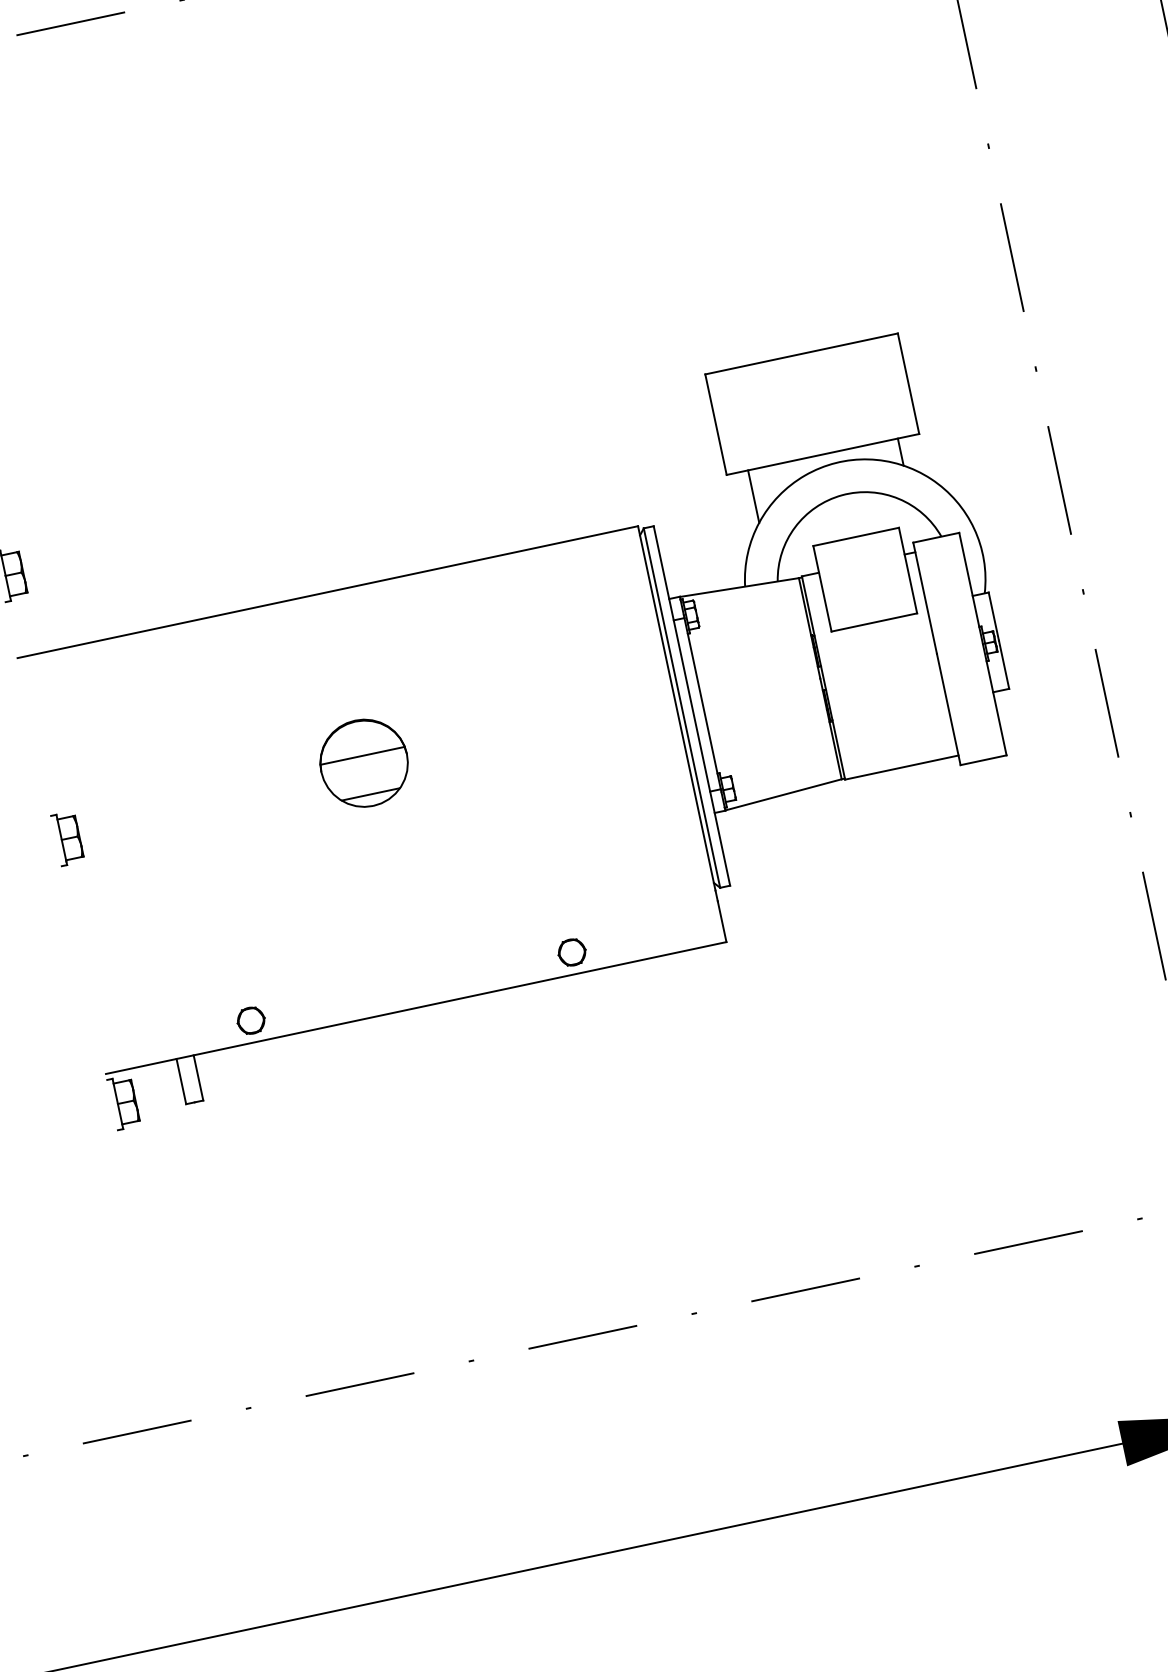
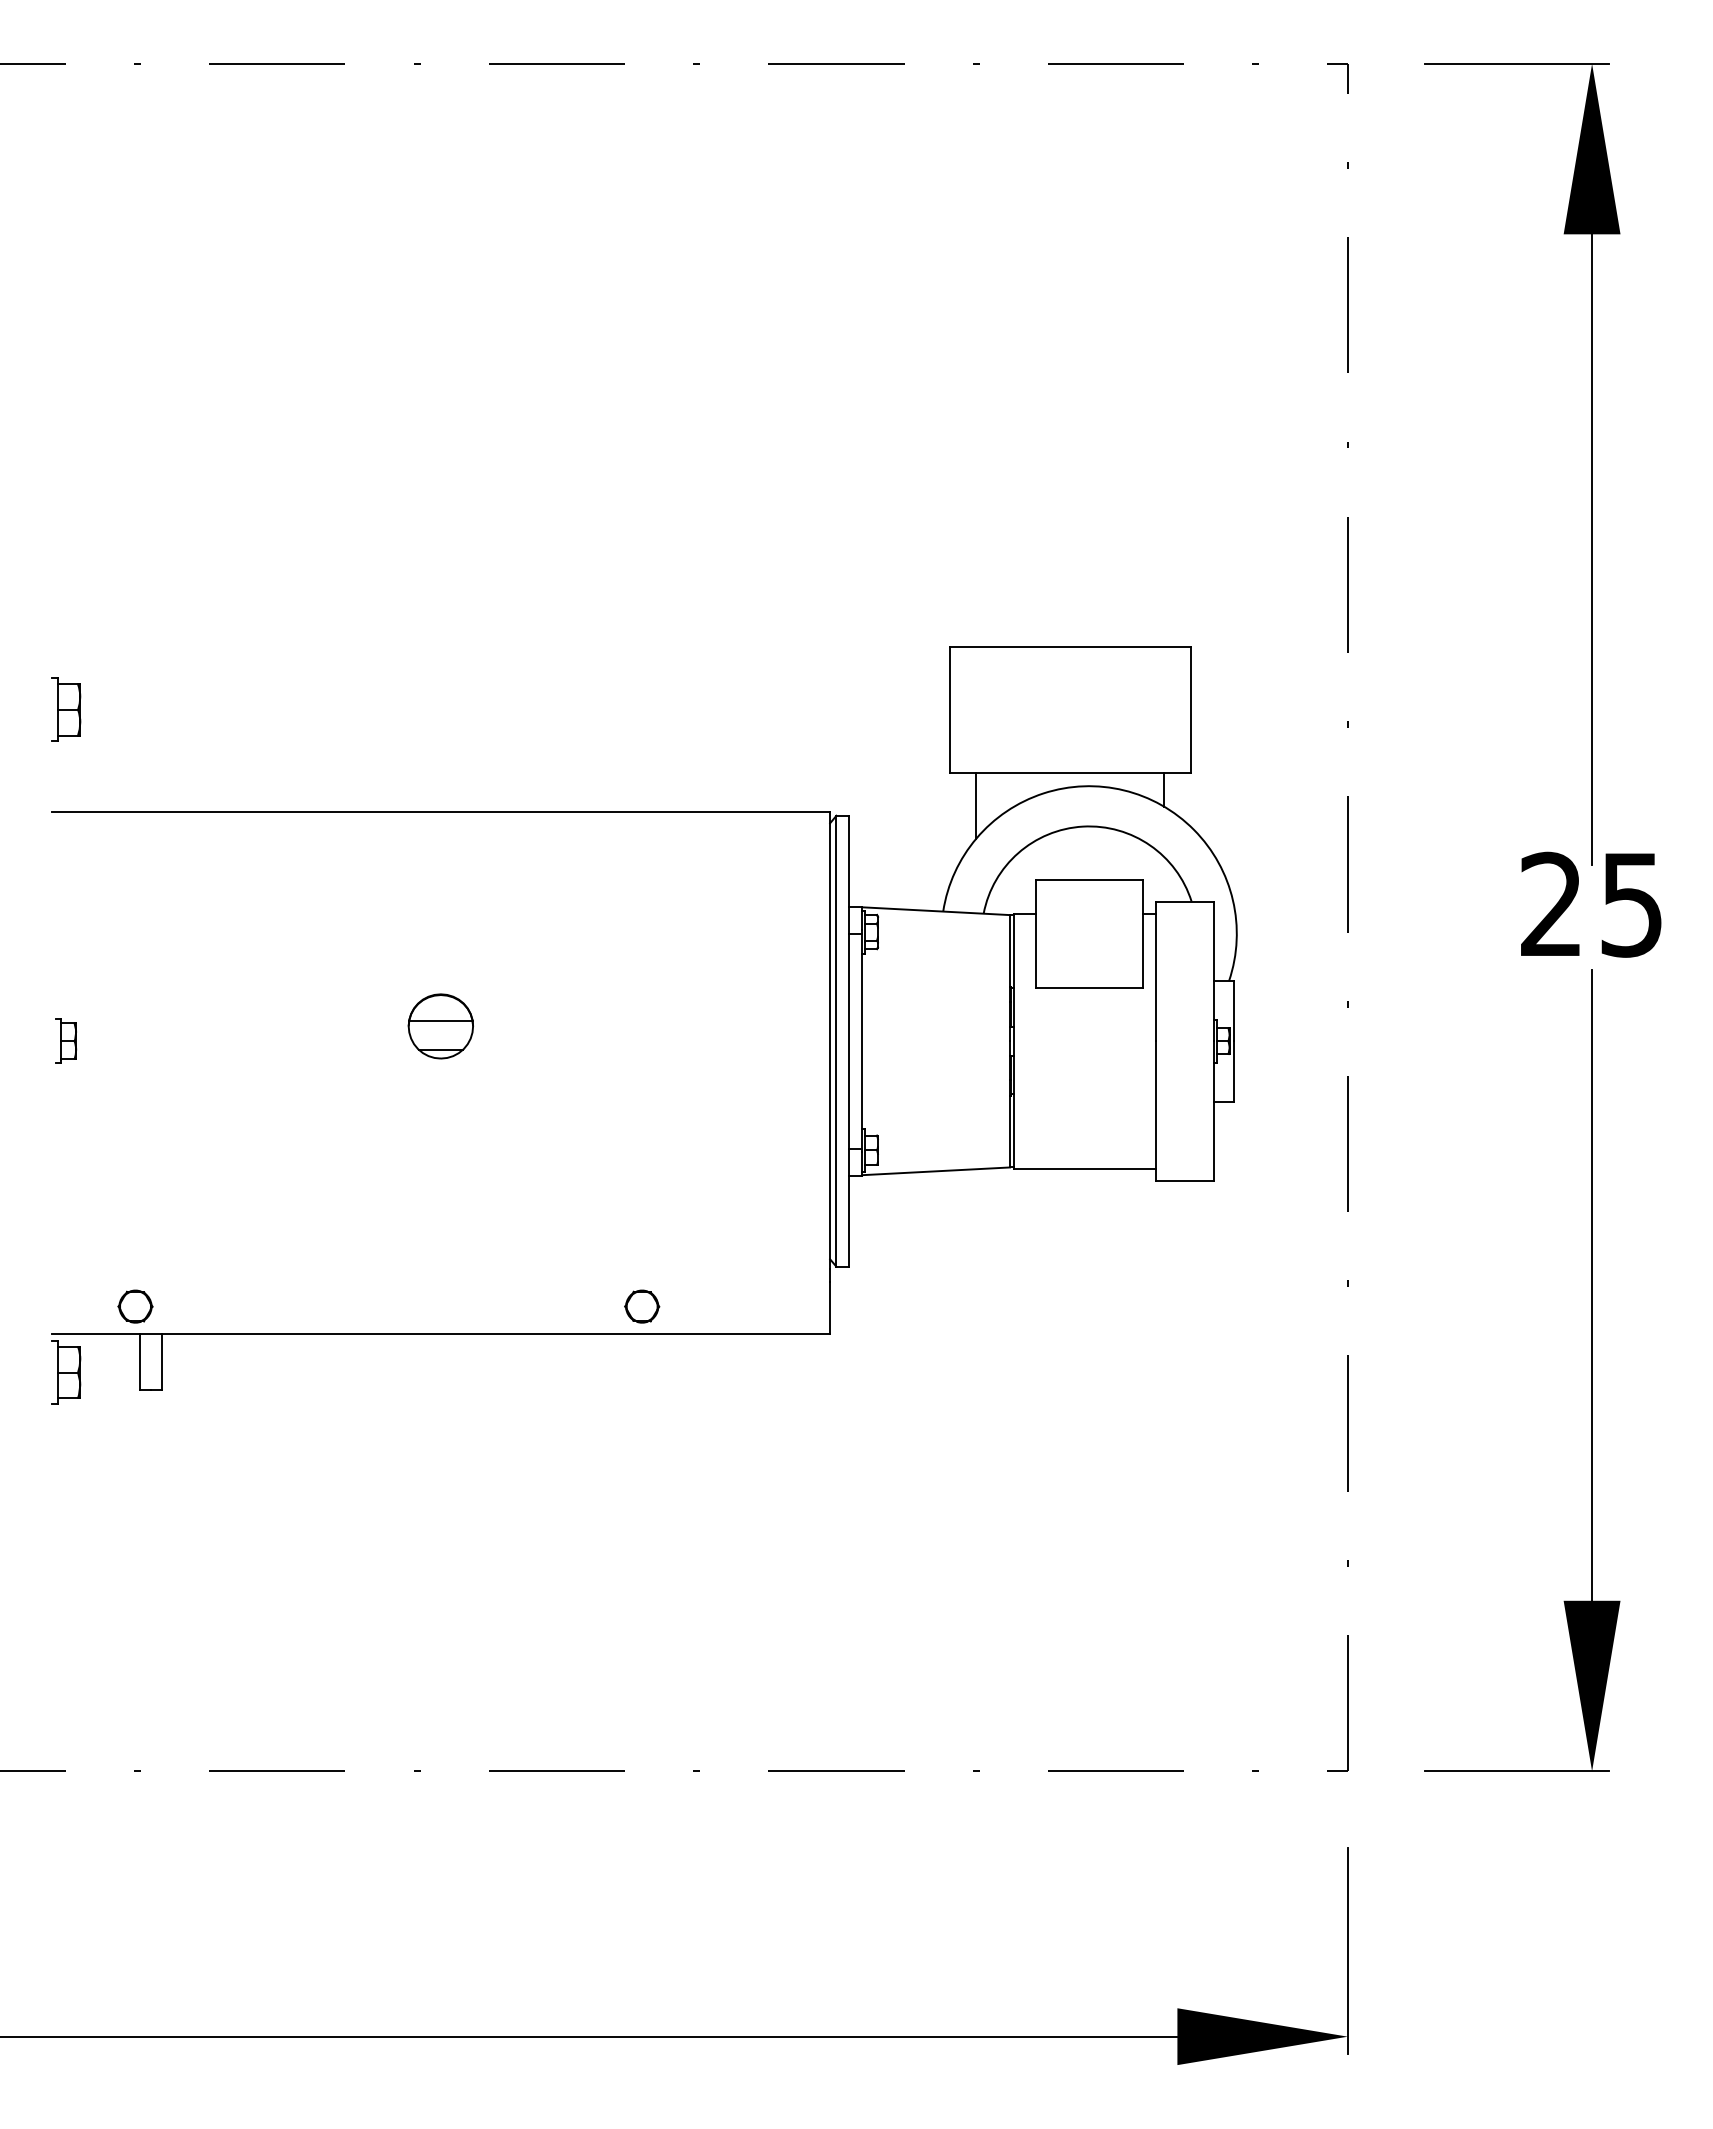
part: (363, 763) -> (440, 1026), size x0.6
part: (68, 838) -> (66, 1041), size x0.7
part: (251, 1020) -> (135, 1306), moved

